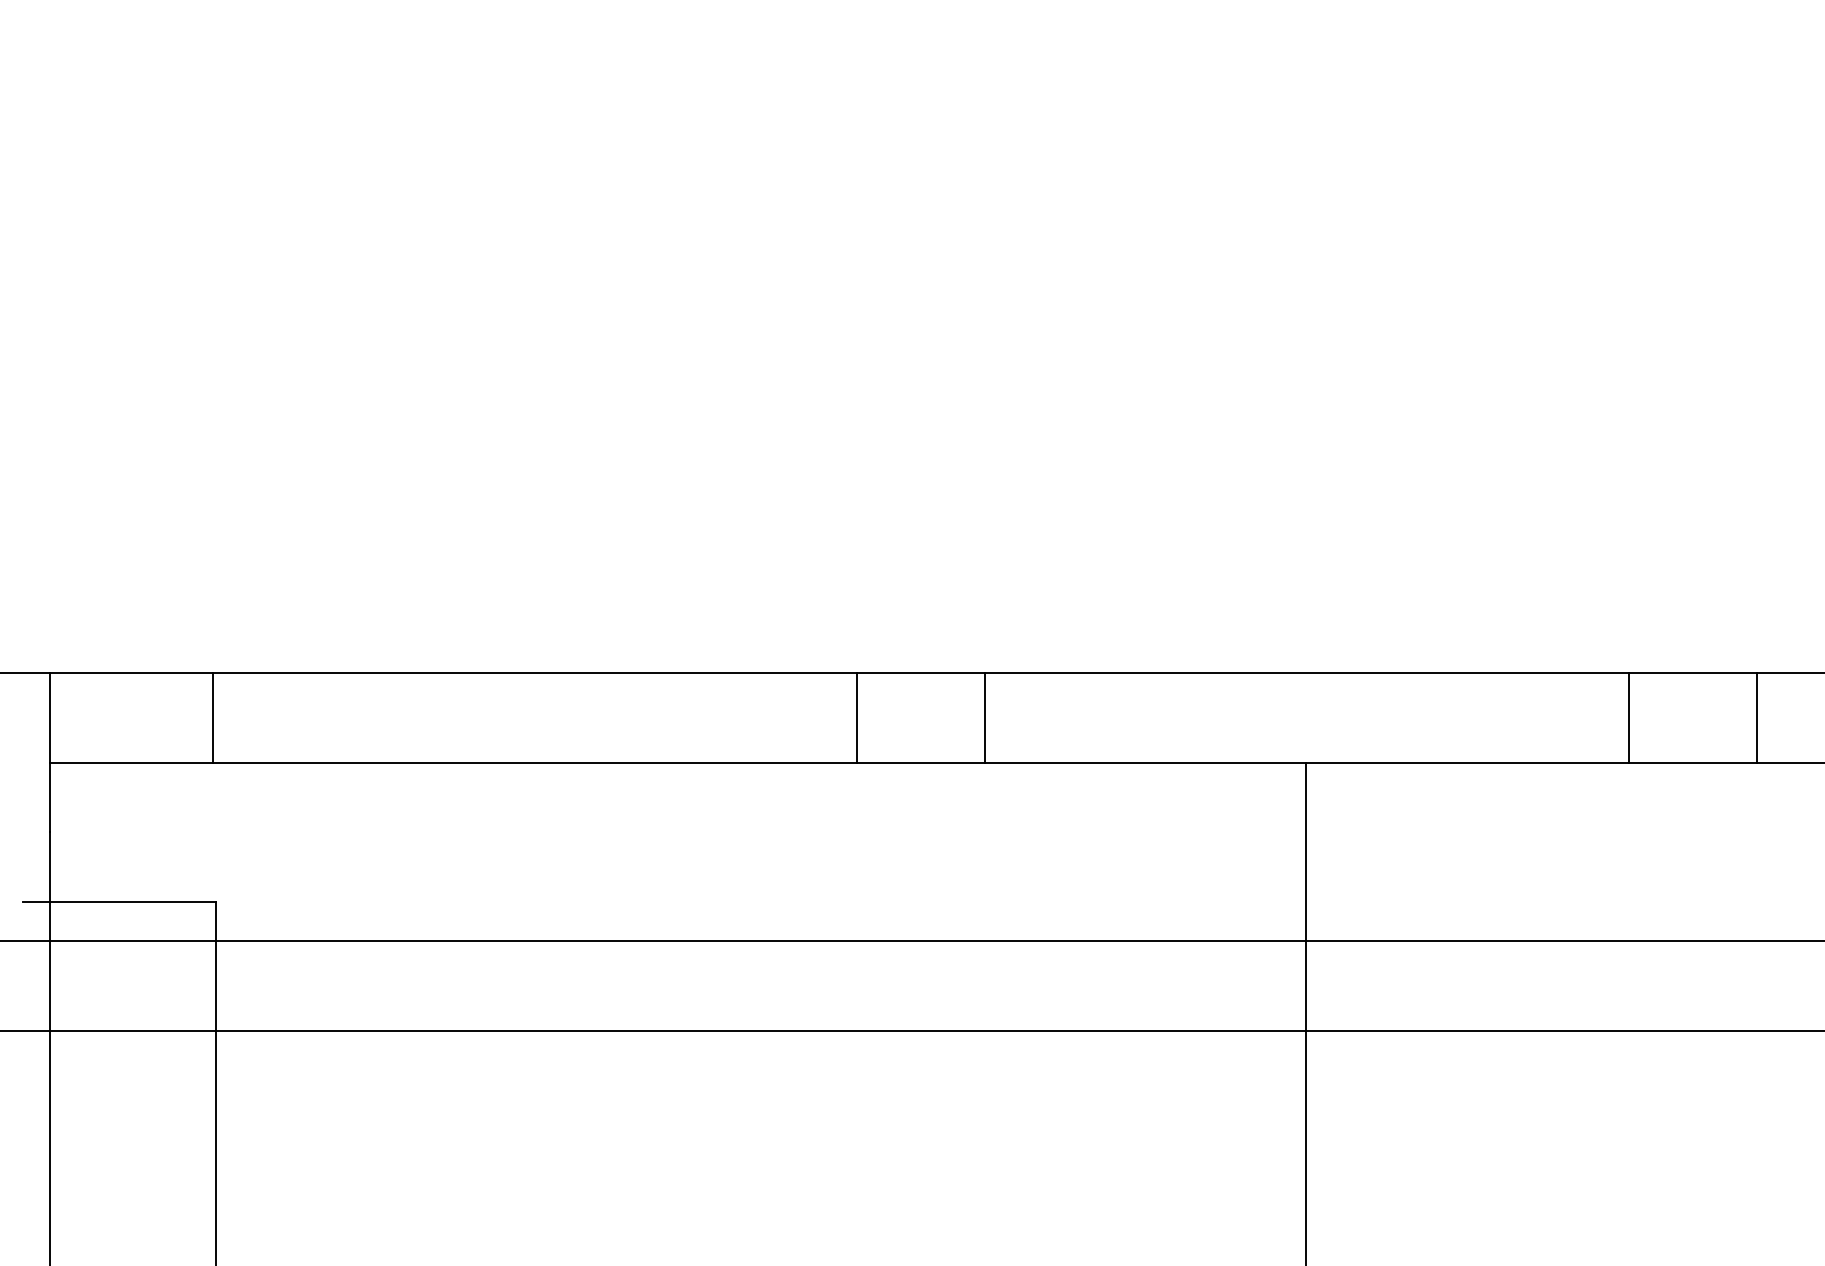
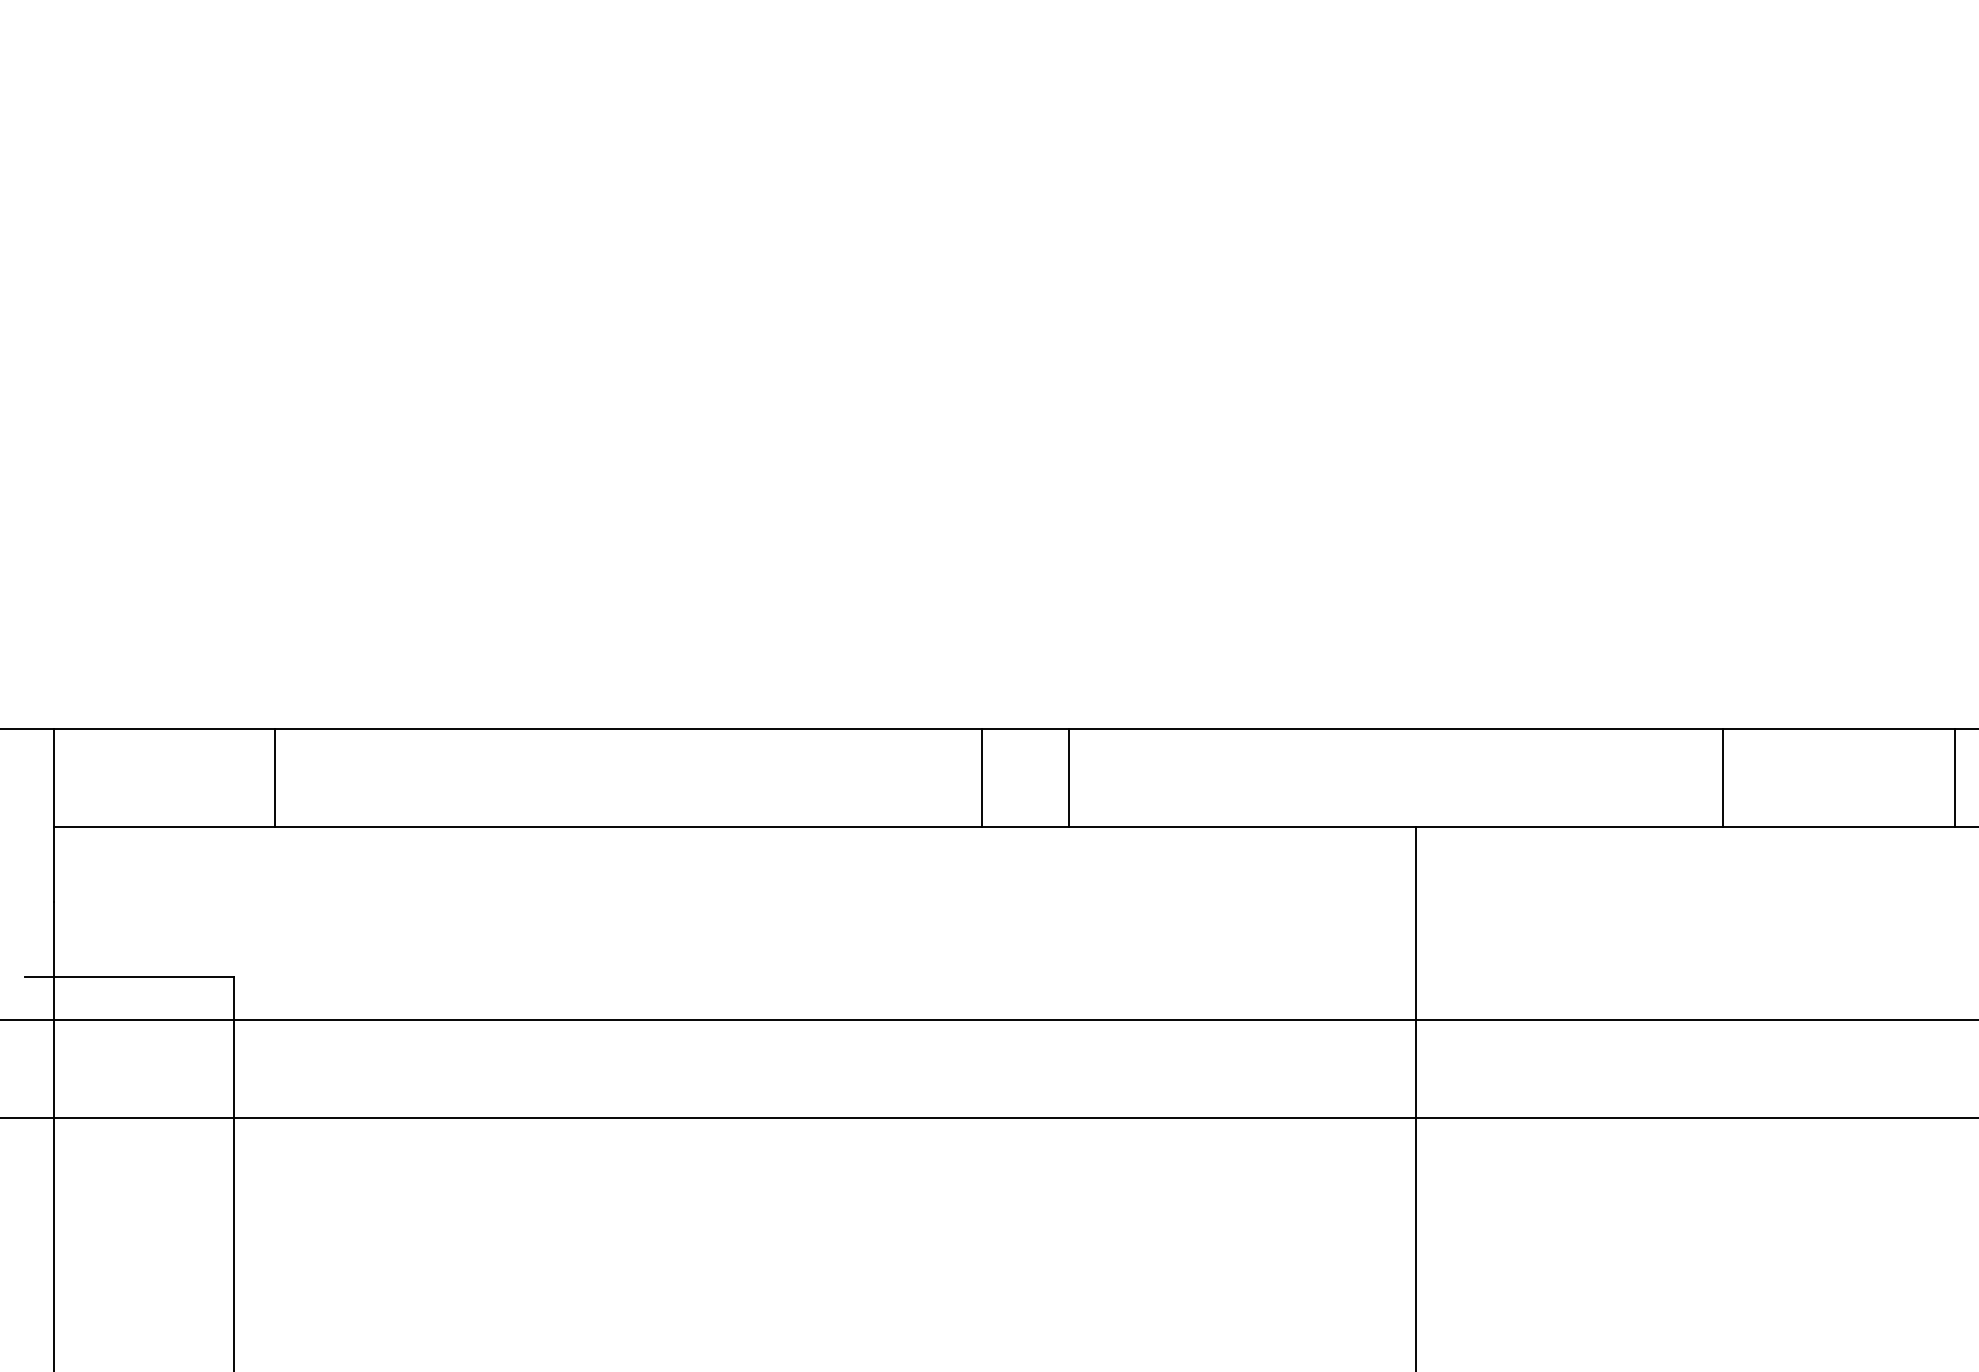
line: (213, 717) -> (274, 777), moved
line: (857, 717) -> (982, 777), moved
line: (1628, 717) -> (1722, 777), moved
line: (1757, 717) -> (1955, 777), moved

